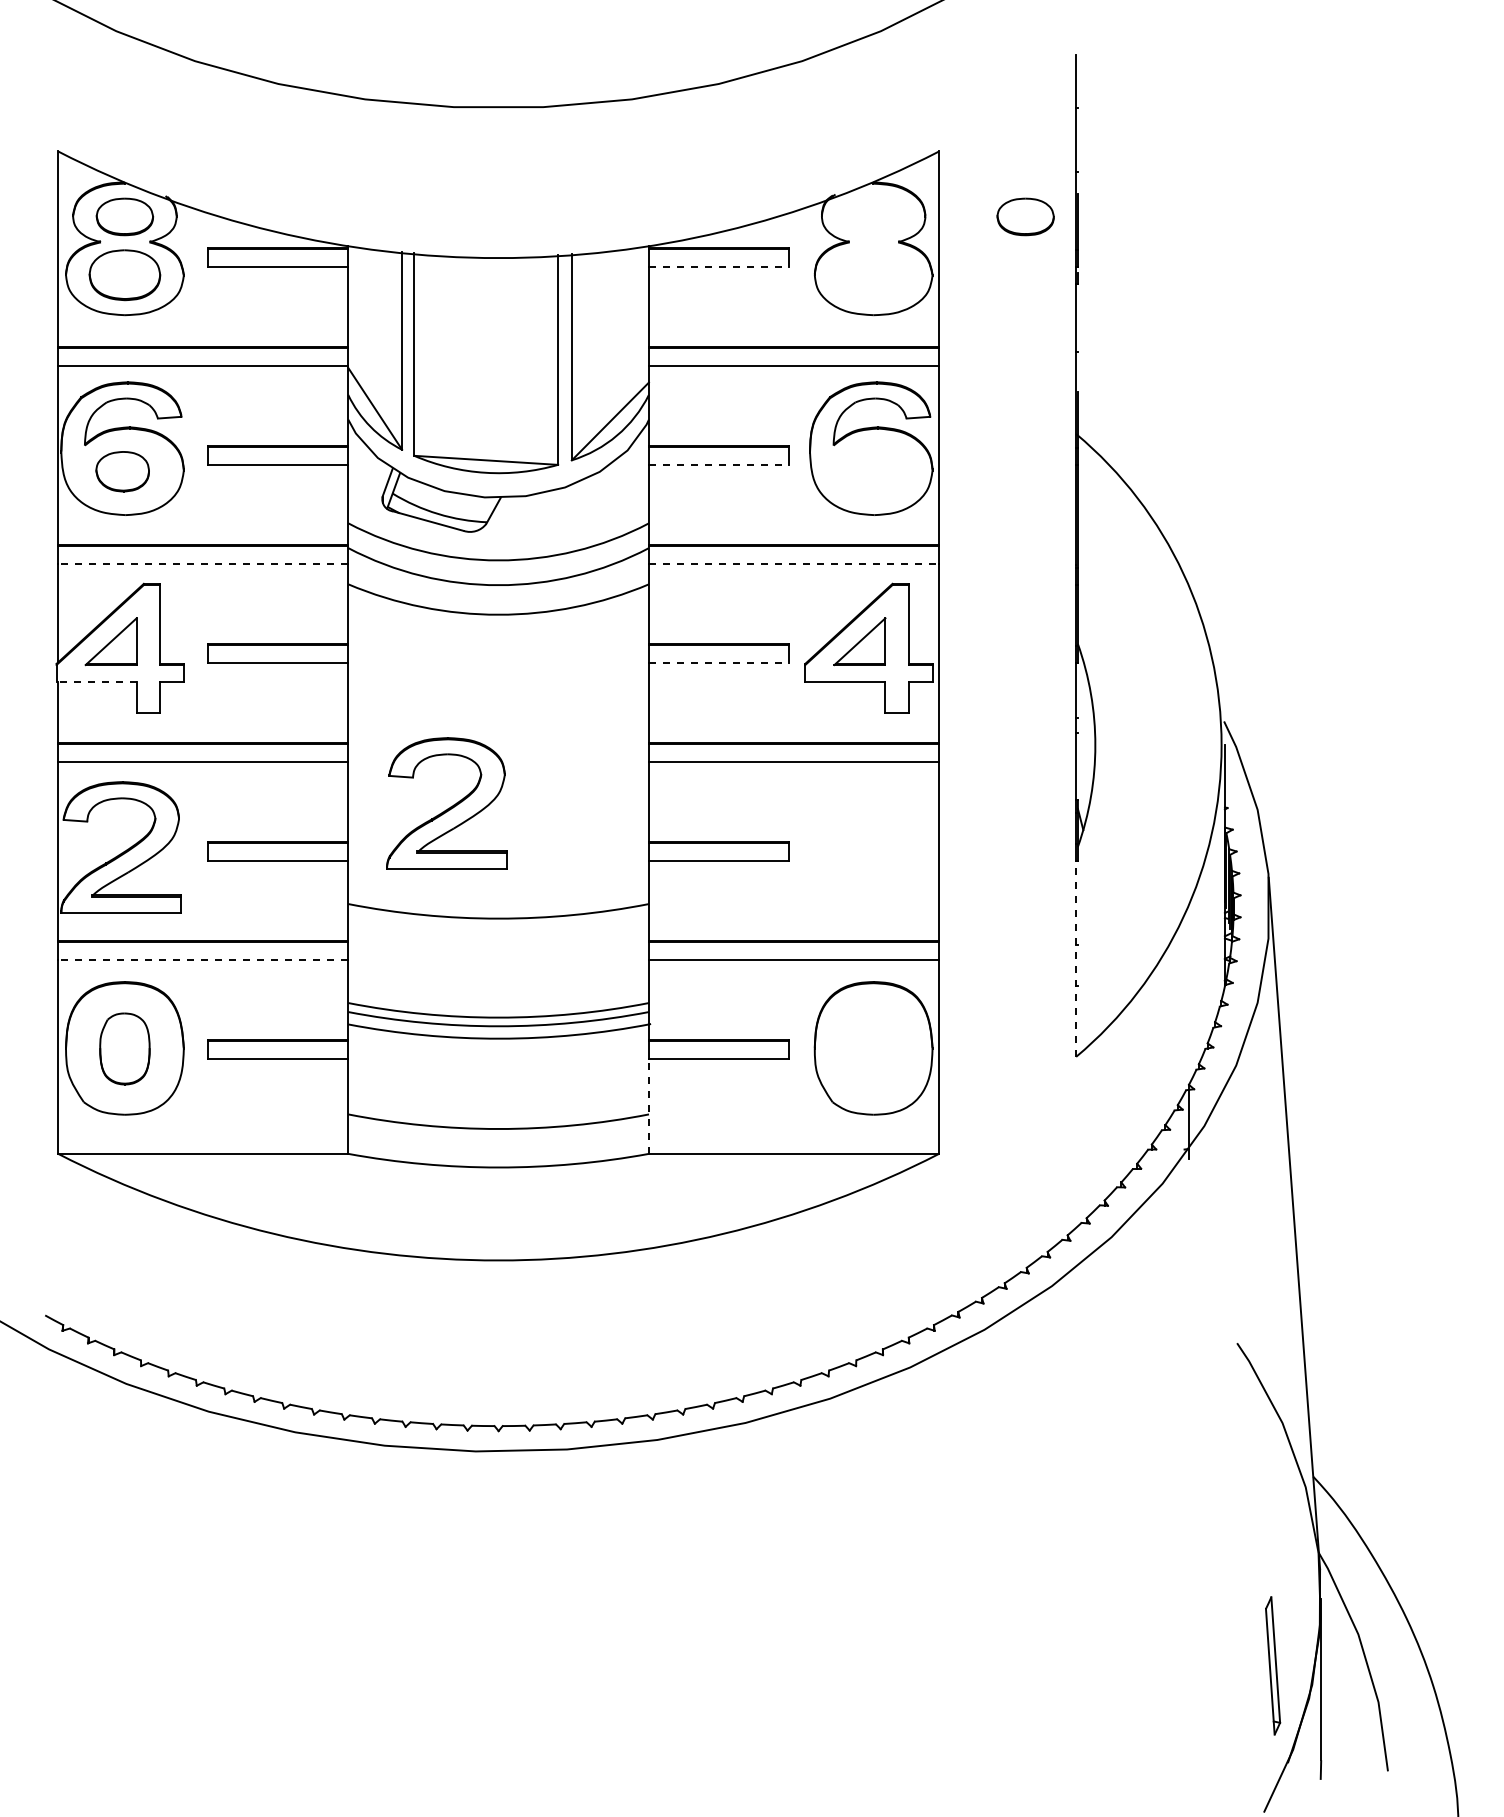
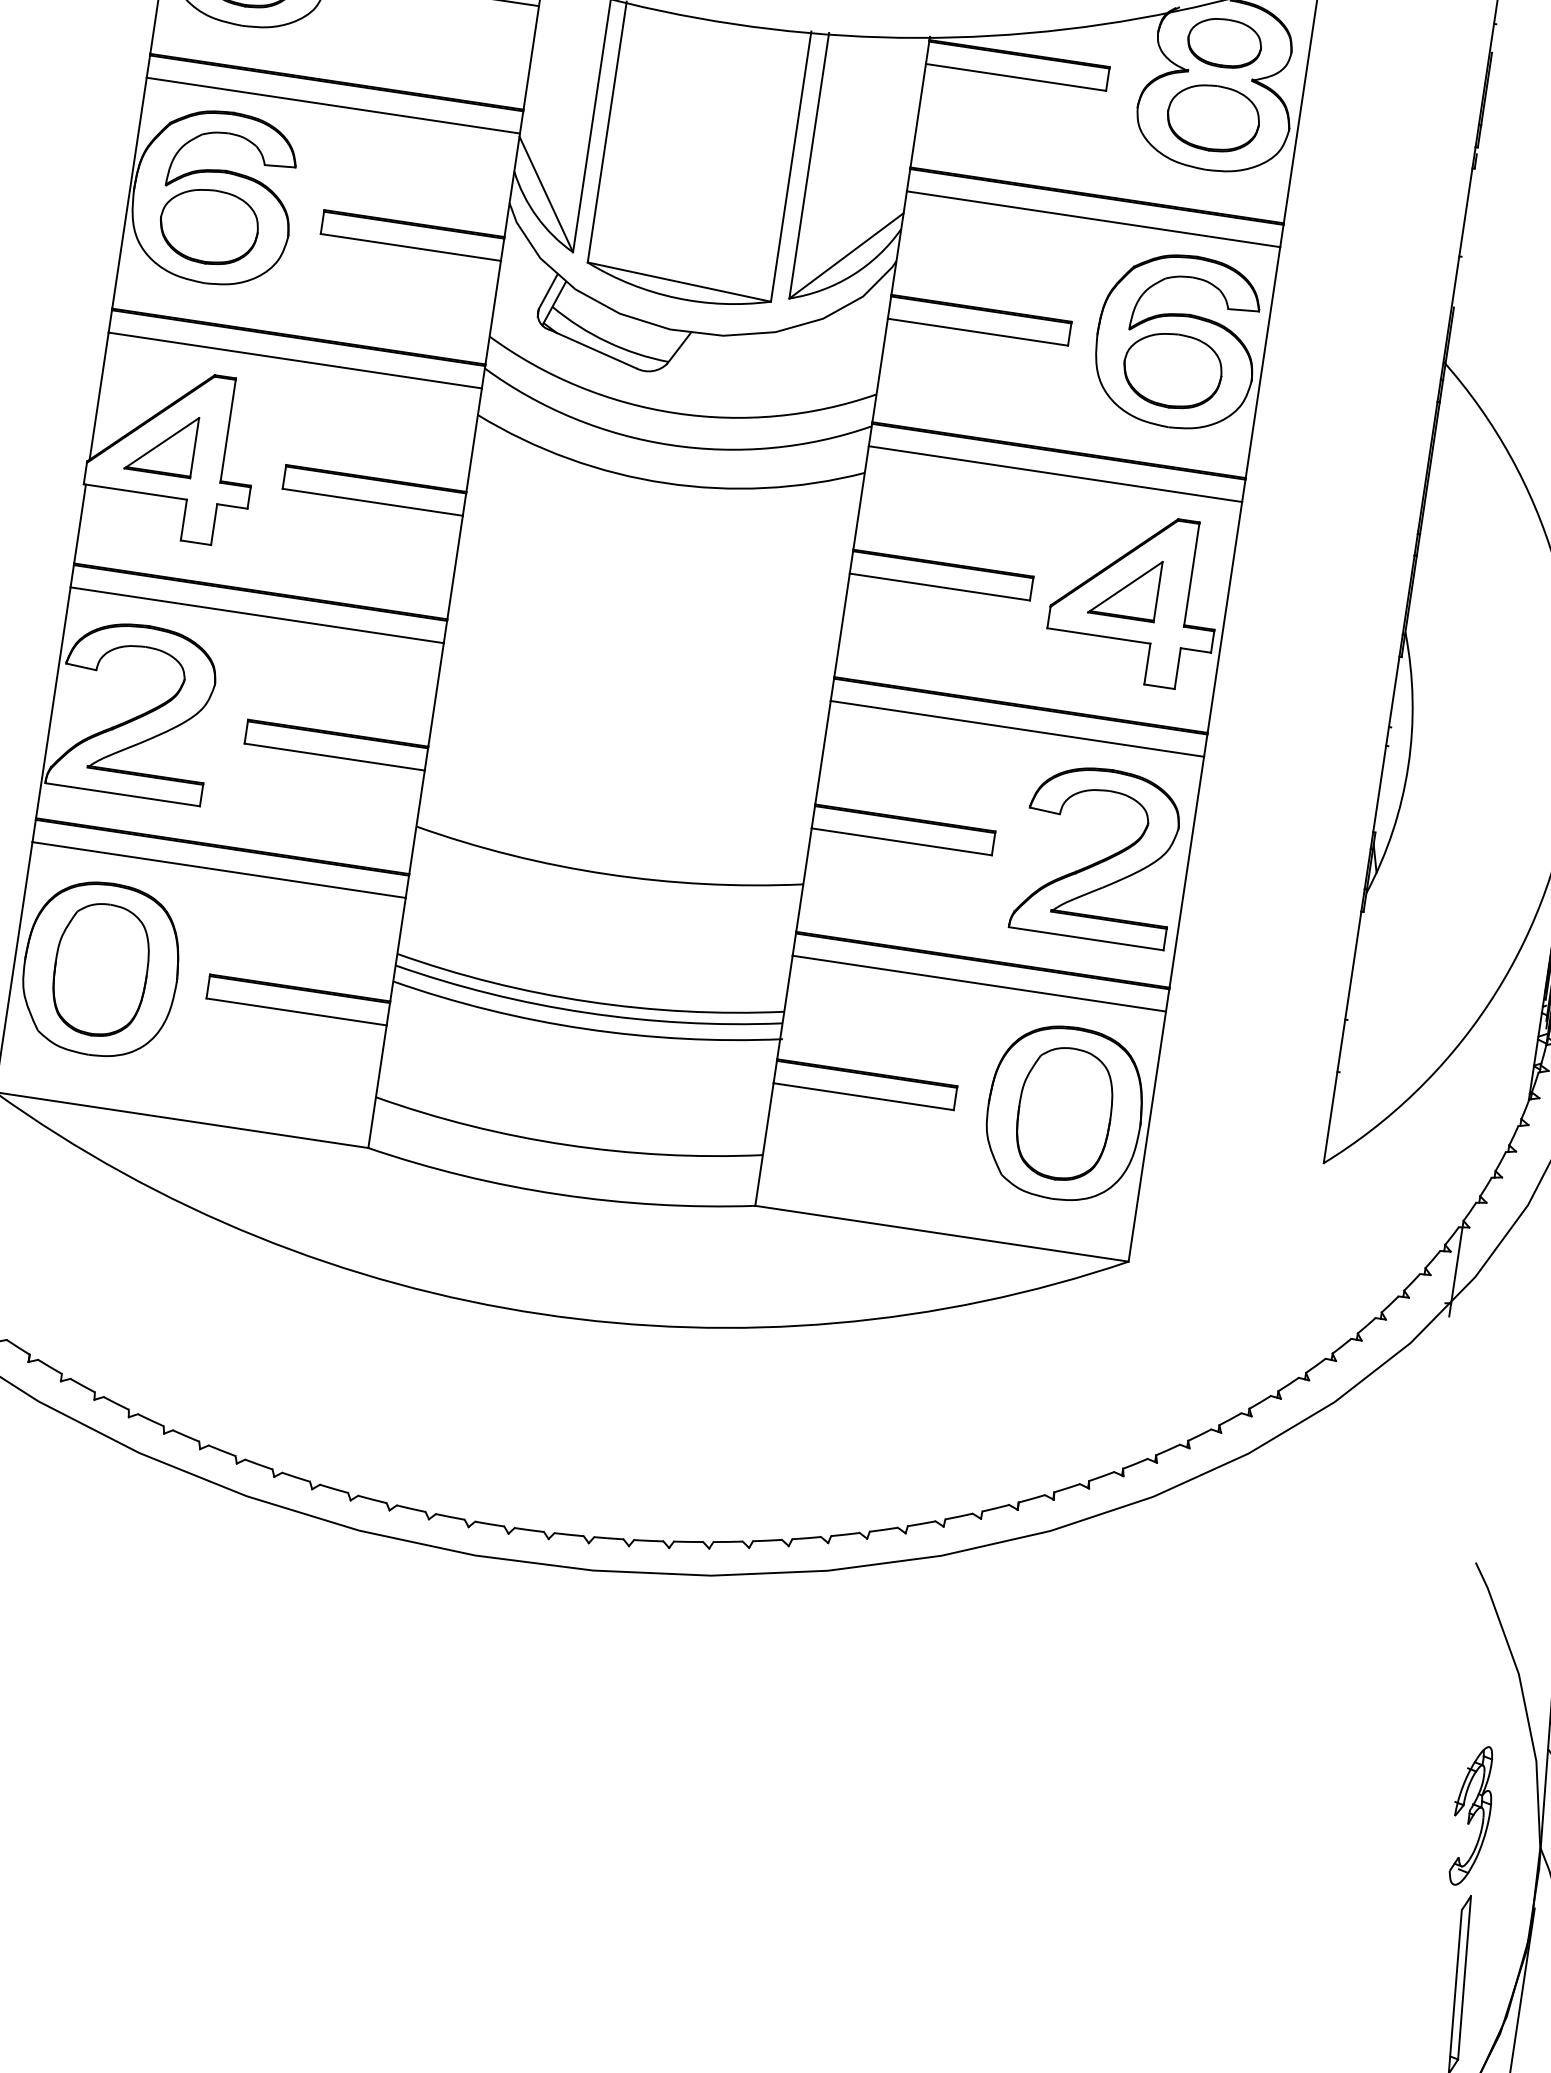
part: (1025, 216) -> (1224, 42), moved
line: (719, 266) -> (1016, 77), dashed -> solid
part: (873, 275) -> (1213, 118), added
line: (719, 464) -> (978, 332), dashed -> solid
part: (122, 471) -> (209, 226), size x1.43
part: (870, 471) -> (1171, 370), added
line: (202, 563) -> (294, 360), dashed -> solid
line: (794, 563) -> (1056, 474), dashed -> solid
line: (719, 662) -> (940, 587), dashed -> solid
line: (96, 681) -> (135, 491), dashed -> solid
part: (446, 803) -> (1098, 854), moved
line: (202, 959) -> (218, 869), dashed -> solid
line: (1076, 959) -> (1342, 1037), dashed -> solid
part: (124, 1048) -> (100, 969), size x1.43
part: (873, 1048) -> (1064, 1113), added
line: (648, 1106) -> (763, 1144), dashed -> solid
part: (1262, 1536) -> (1471, 1816), added

